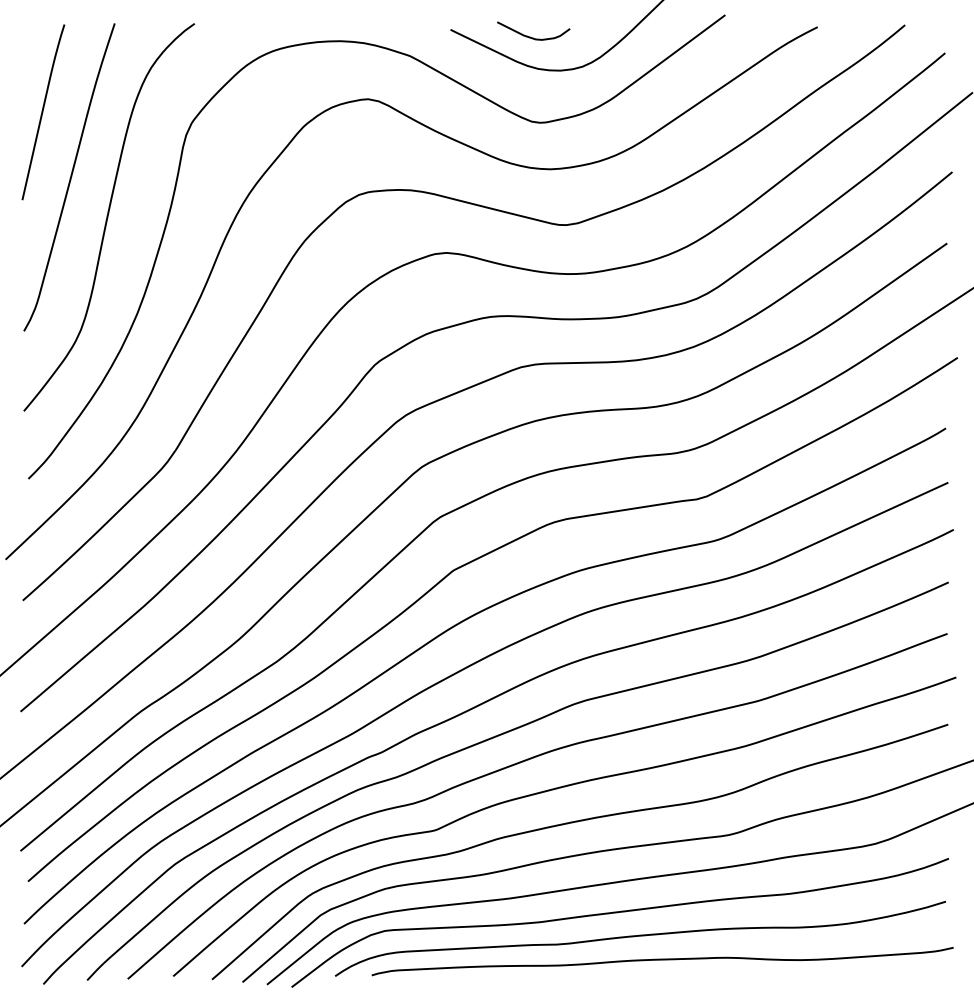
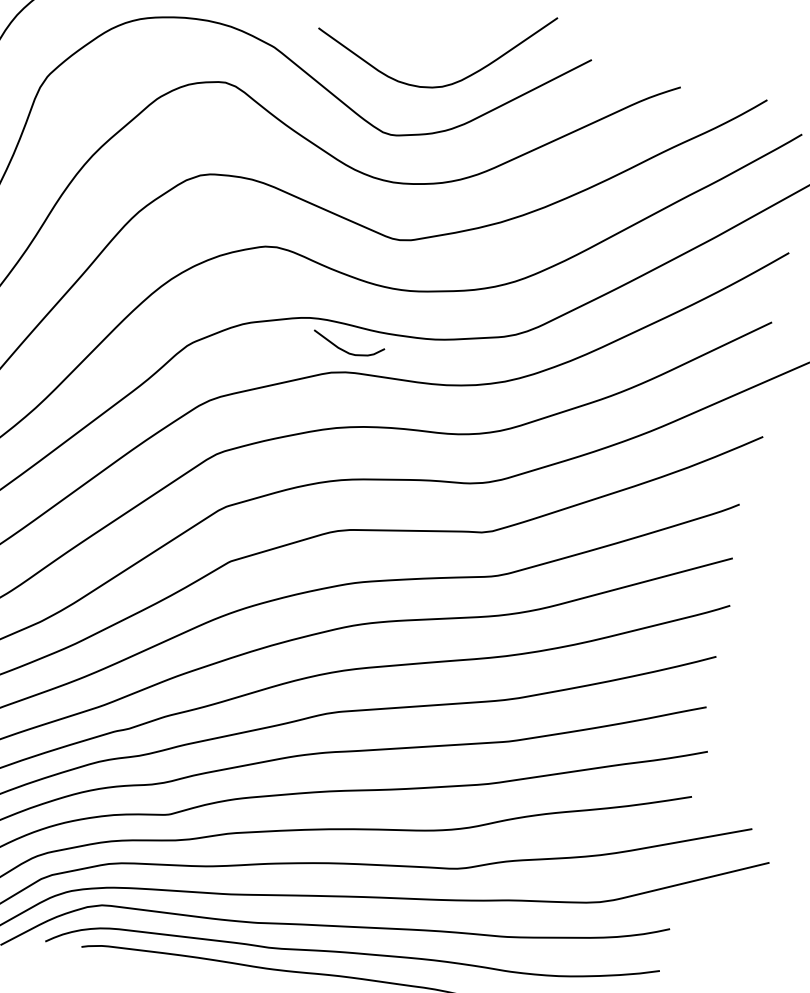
curve: (530, 36) -> (344, 349), moved

